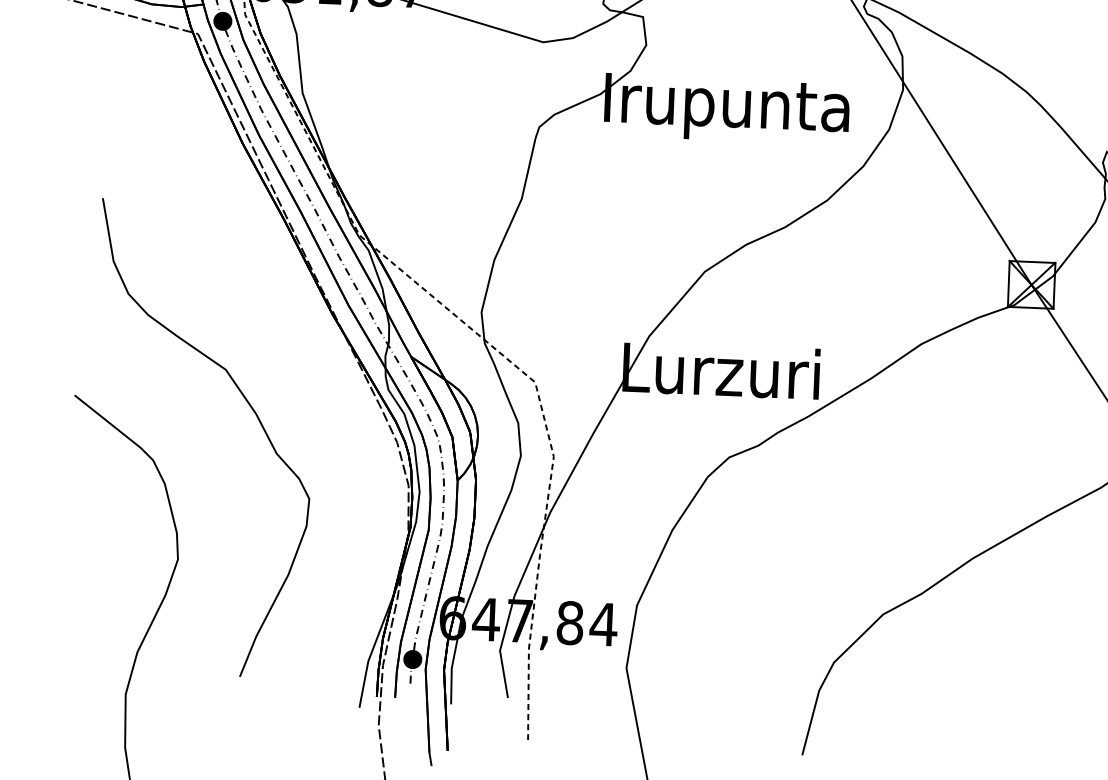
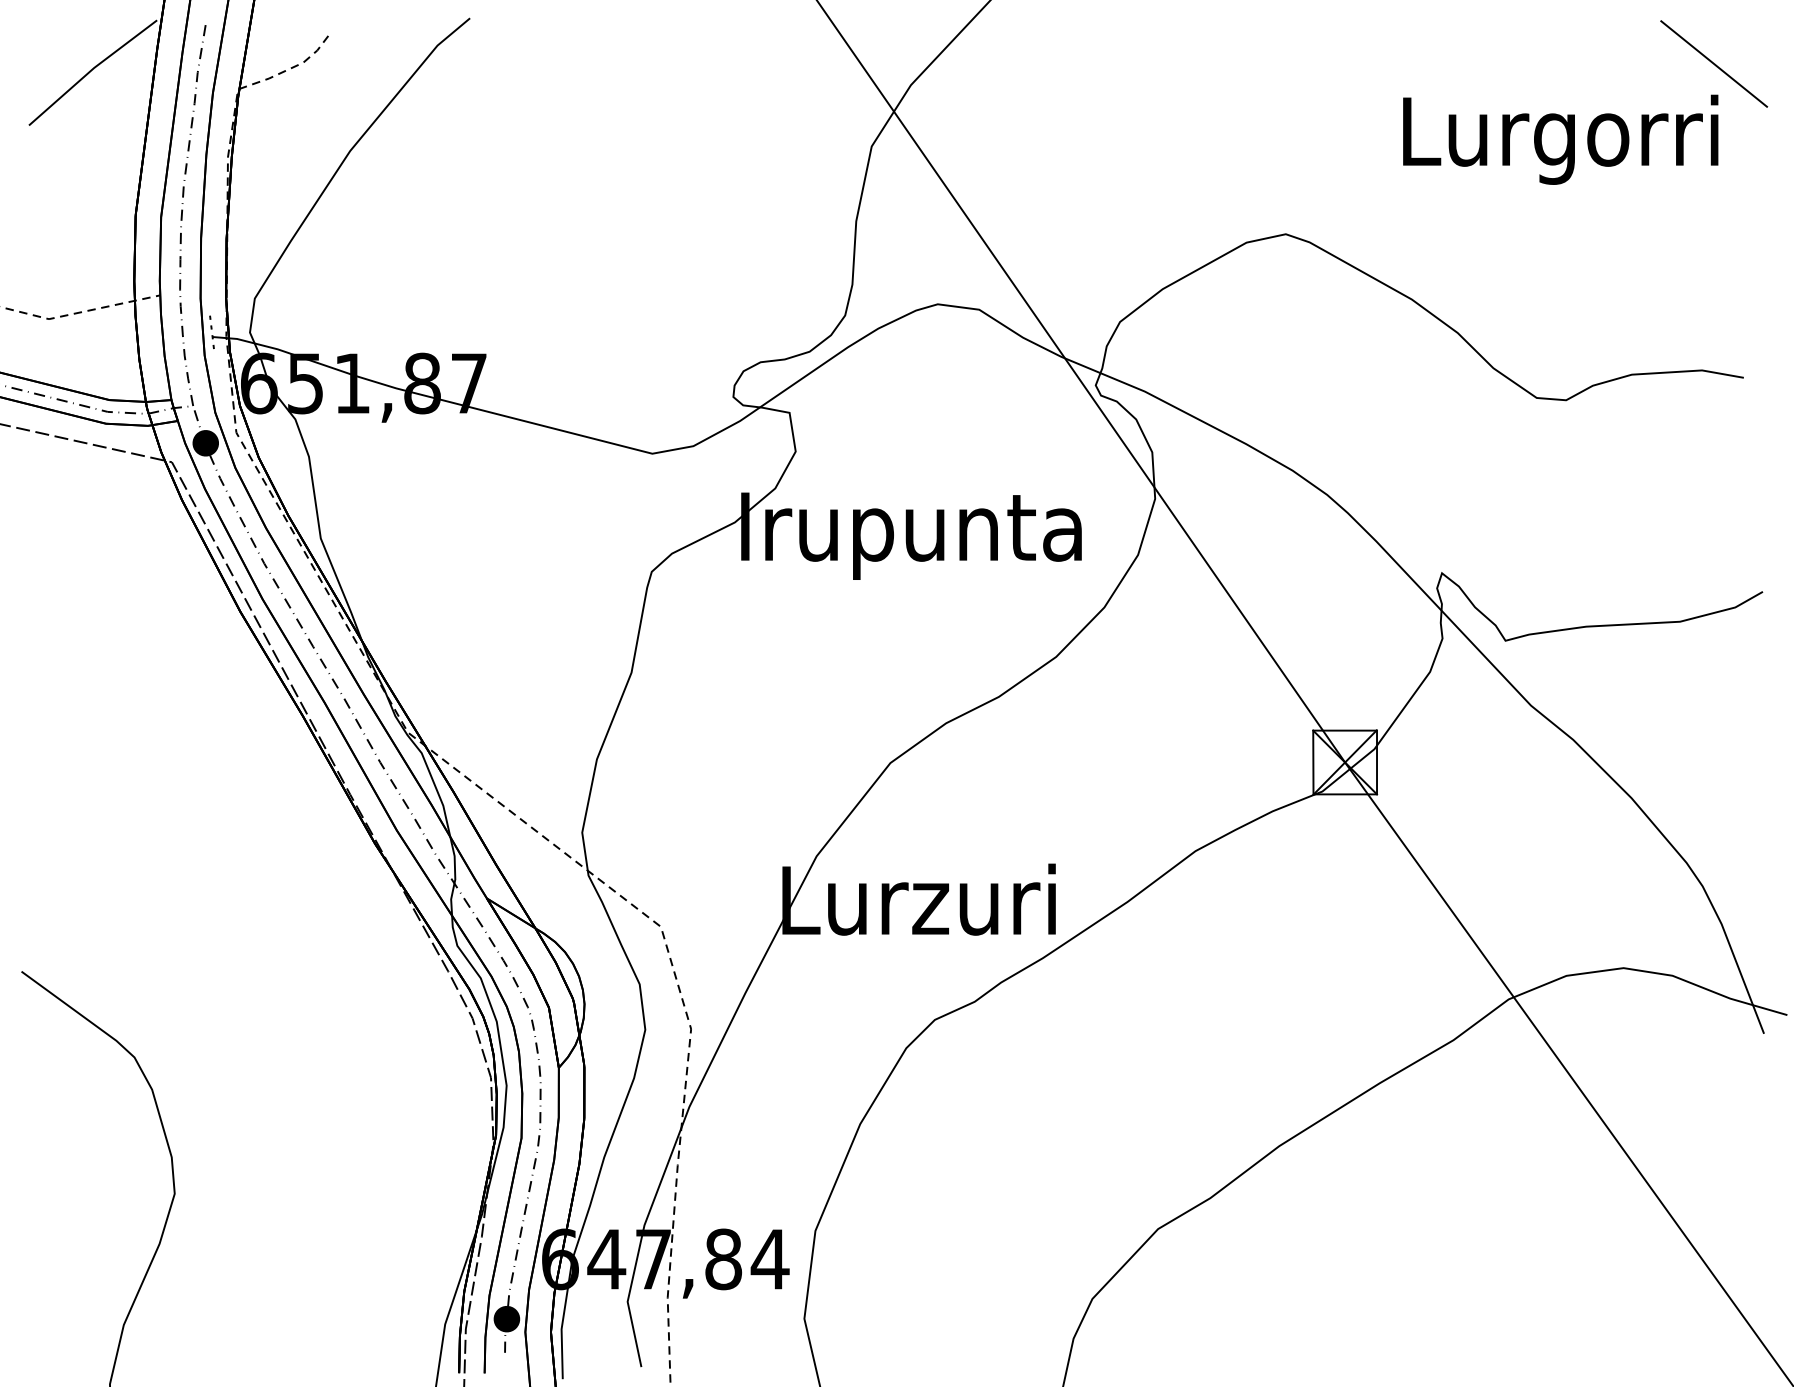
curve: (249, 406) -> (265, 976), removed

